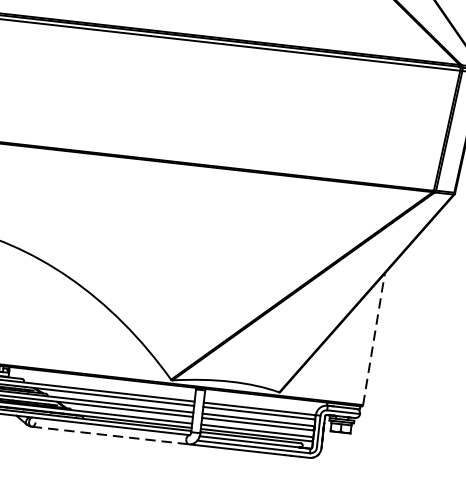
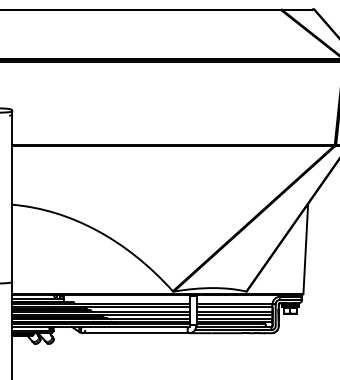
line: (373, 338) -> (305, 248), dashed -> solid
line: (110, 435) -> (136, 333), dashed -> solid

